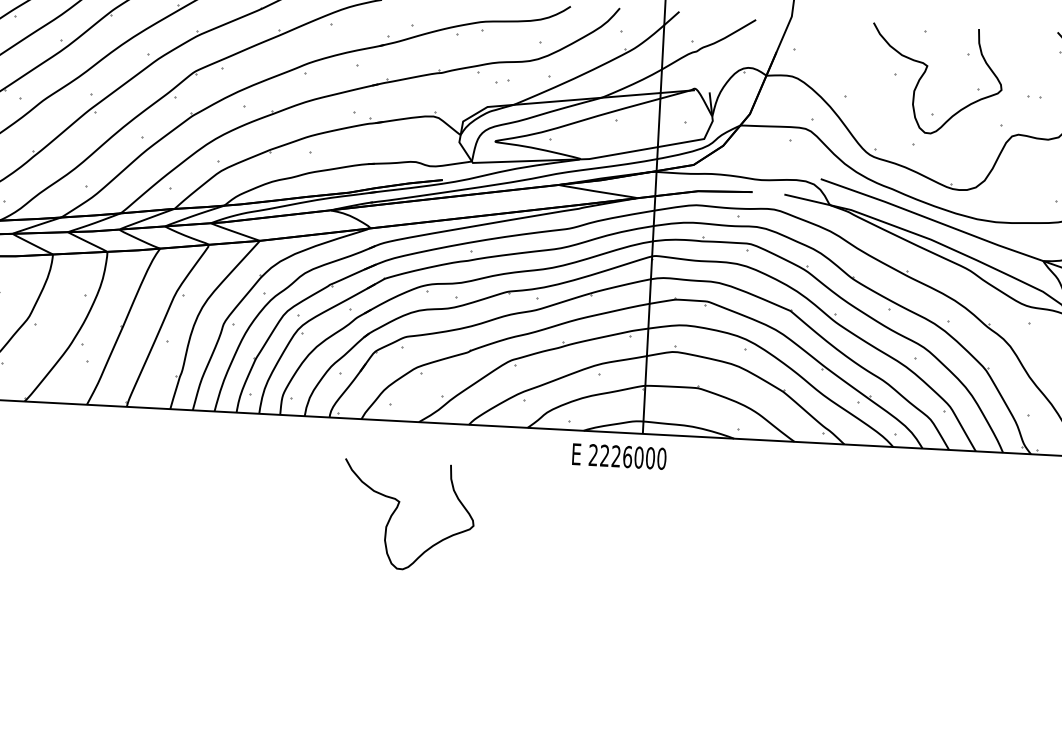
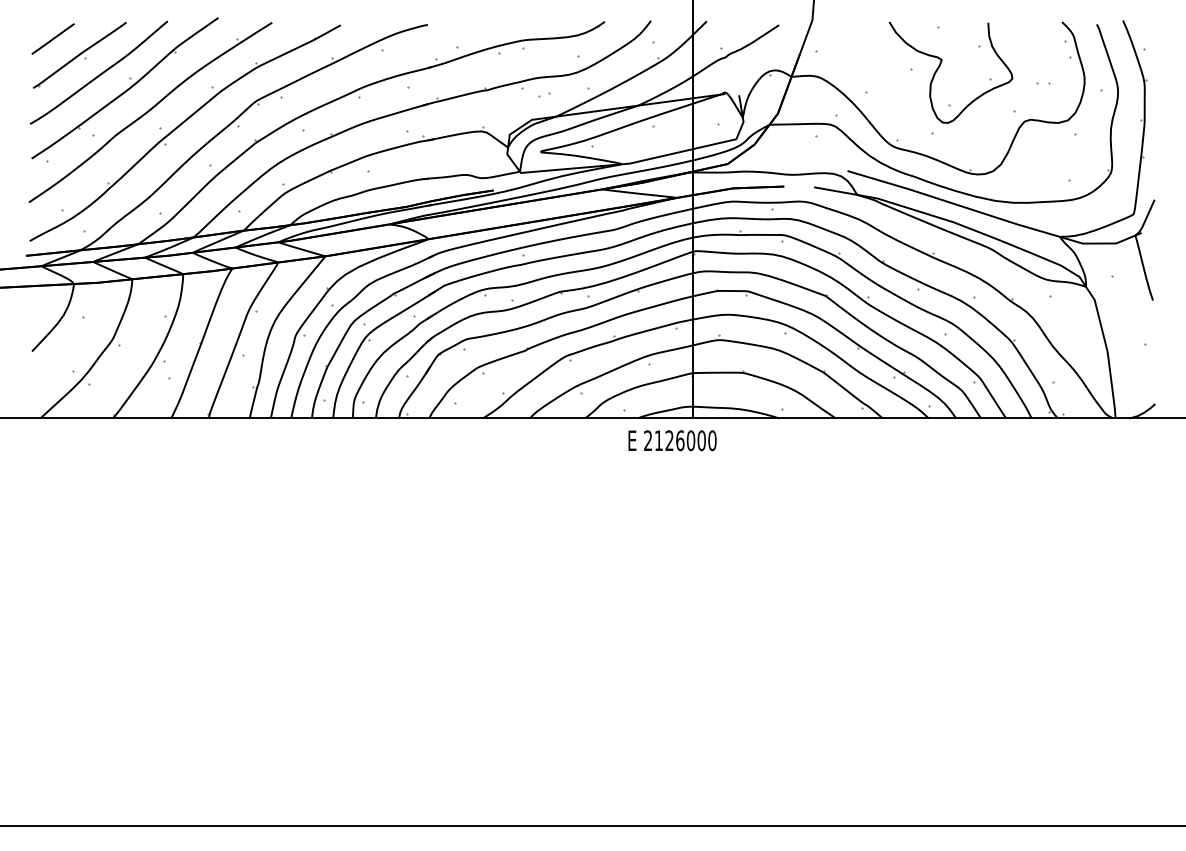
text: (604, 455) -> (658, 440), 2226000 -> 2126000
curve: (397, 508) -> (467, 500), removed

